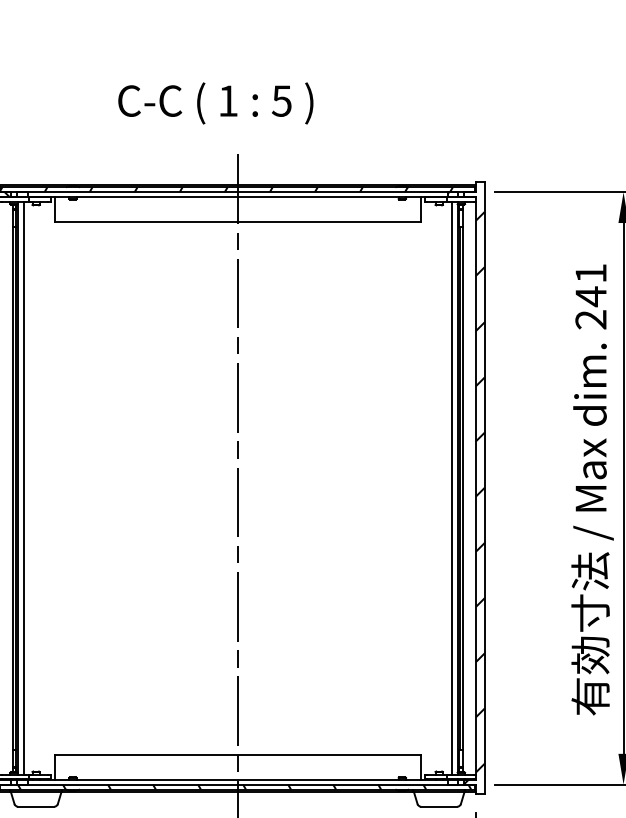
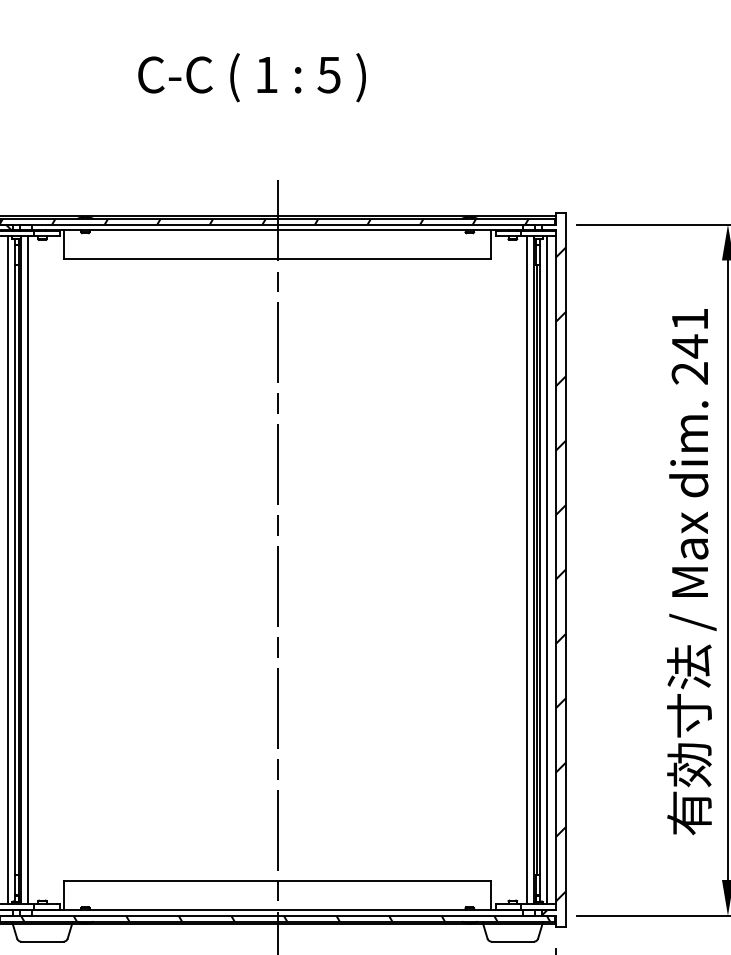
text: (215, 103) -> (251, 77), moved
line: (6, 488) -> (7, 570), added
line: (468, 488) -> (546, 570), added

